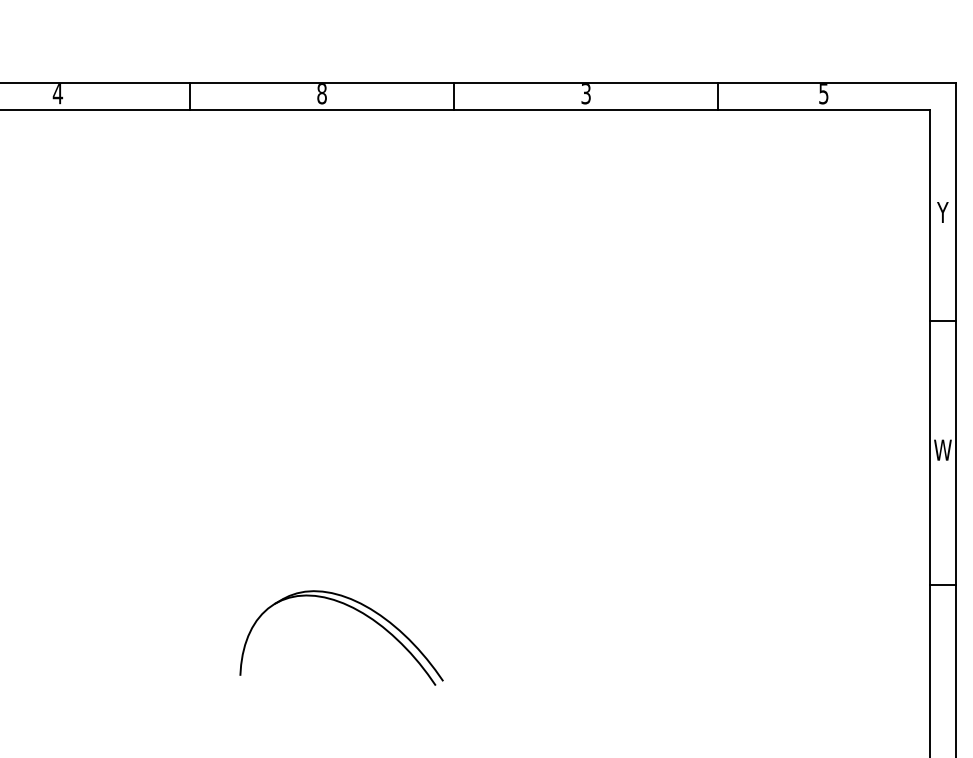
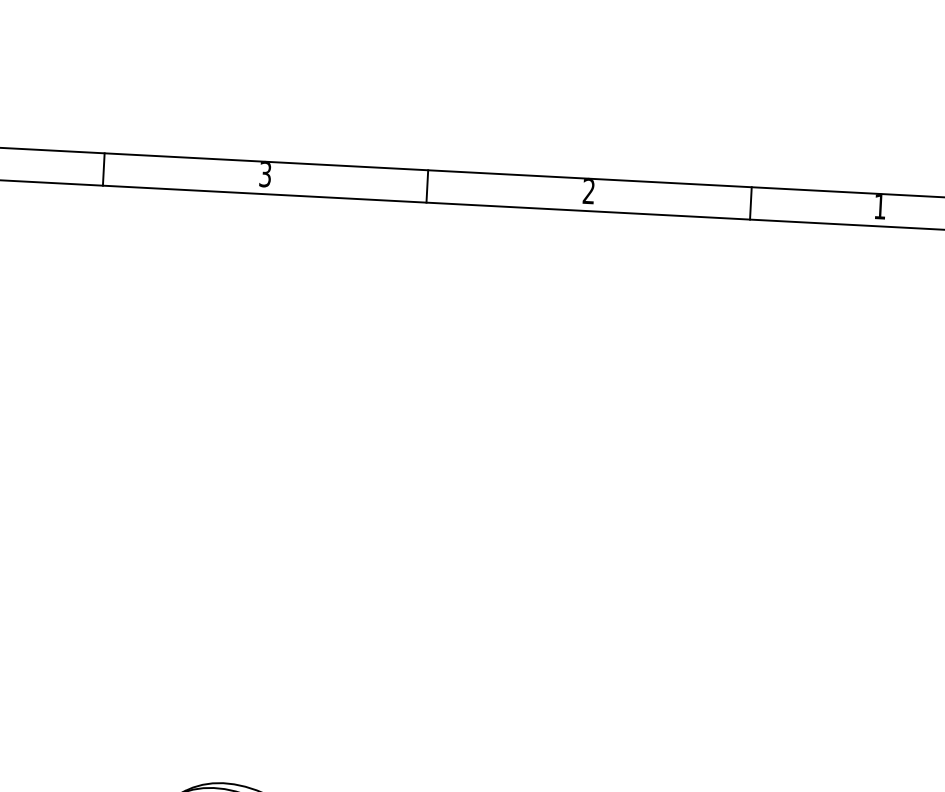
text: (321, 94) -> (264, 175), 8 -> 3
text: (585, 94) -> (588, 192), 3 -> 2
text: (823, 94) -> (879, 207), 5 -> 1

